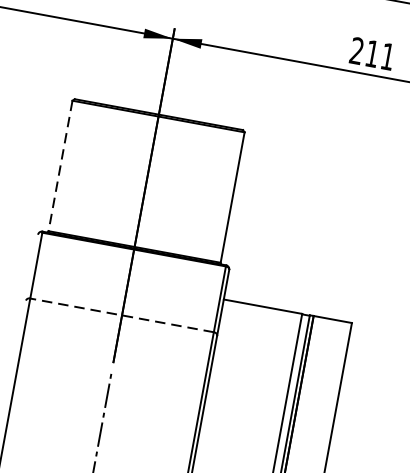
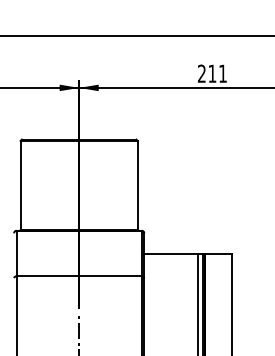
line: (60, 166) -> (20, 185), dashed -> solid
line: (120, 315) -> (78, 276), dashed -> solid

